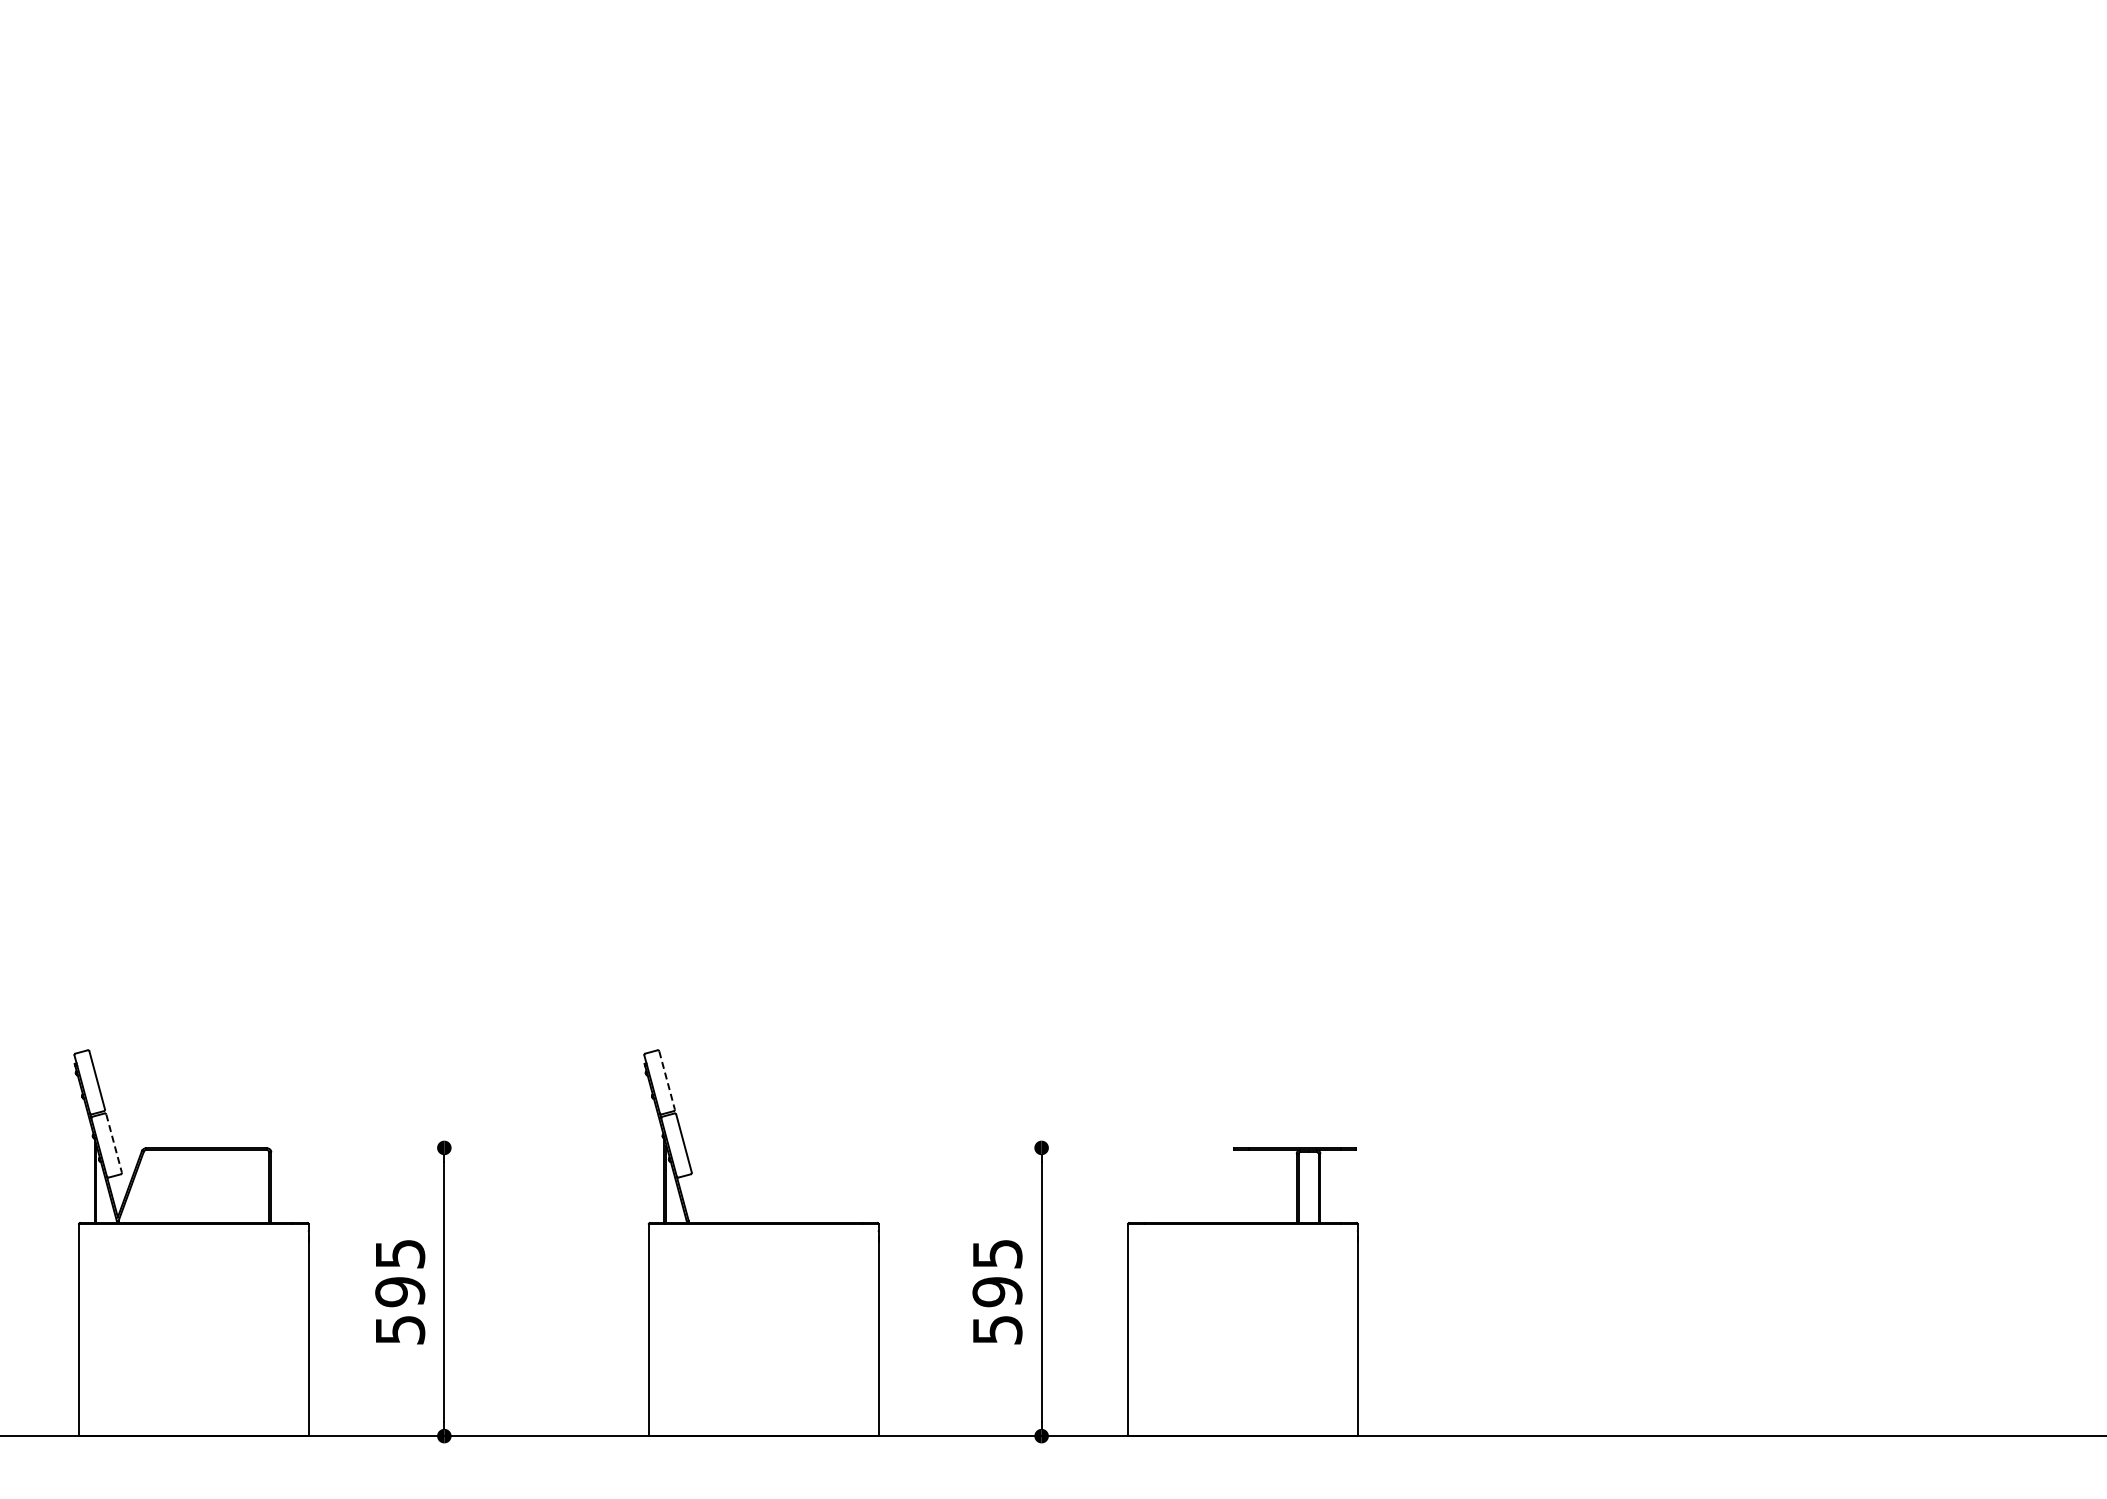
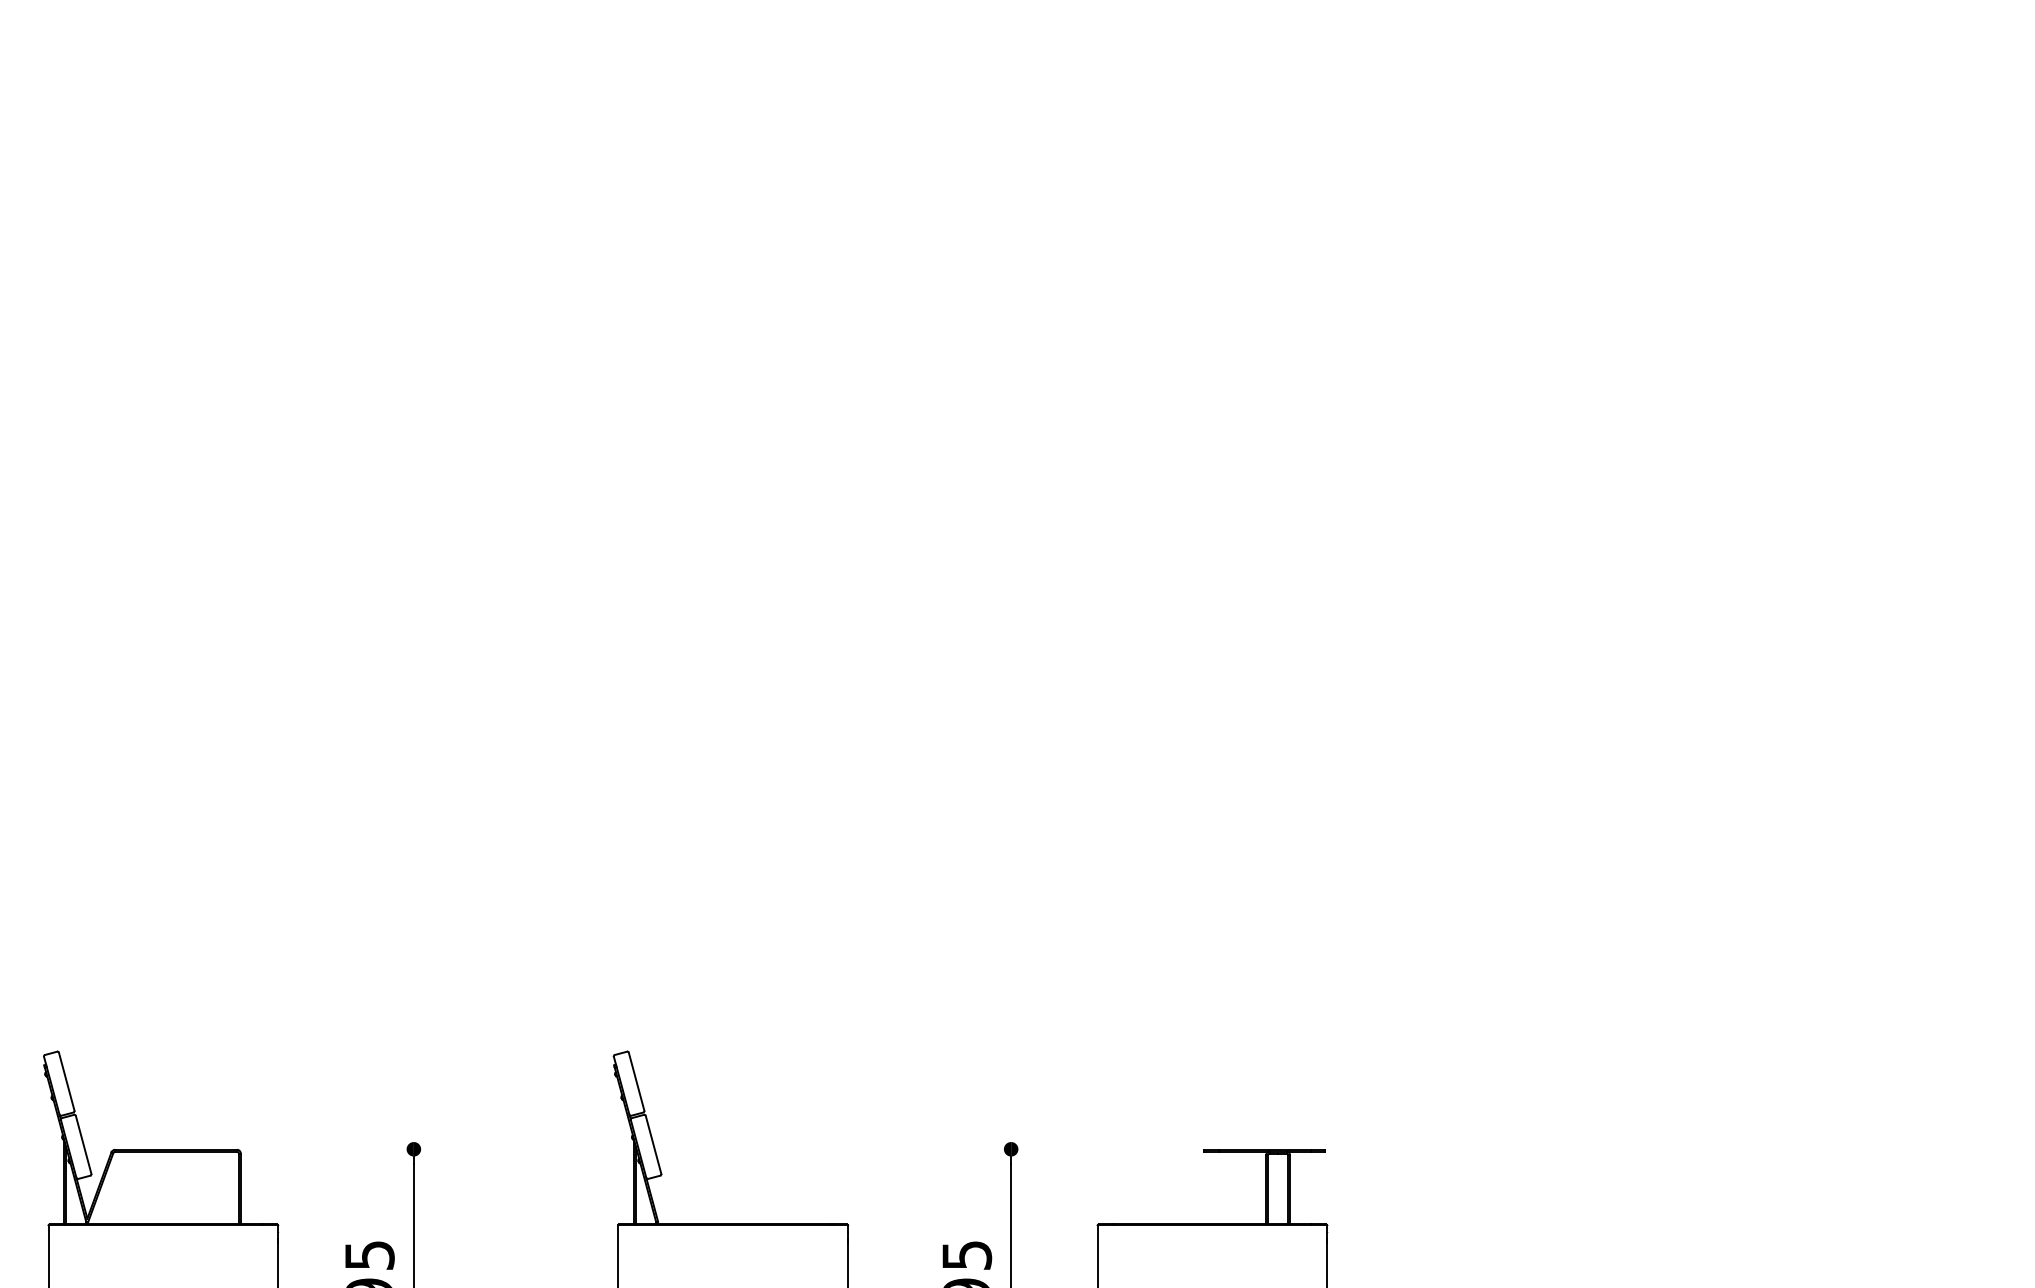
line: (667, 1080) -> (637, 1081), dashed -> solid
line: (114, 1144) -> (84, 1145), dashed -> solid

